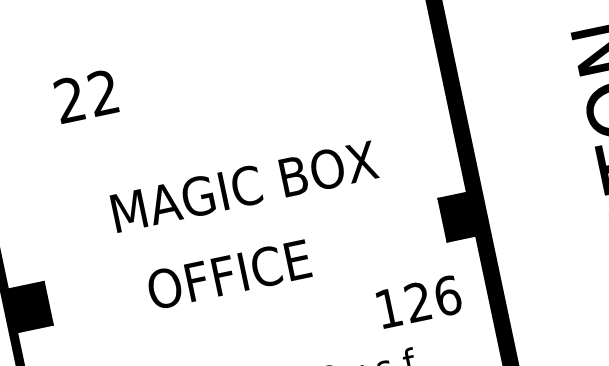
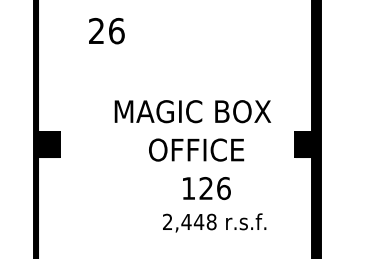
text: (103, 91) -> (116, 30), 22 -> 26
text: (243, 186) -> (192, 111), moved
text: (228, 273) -> (196, 149), moved
text: (418, 302) -> (206, 188), moved

